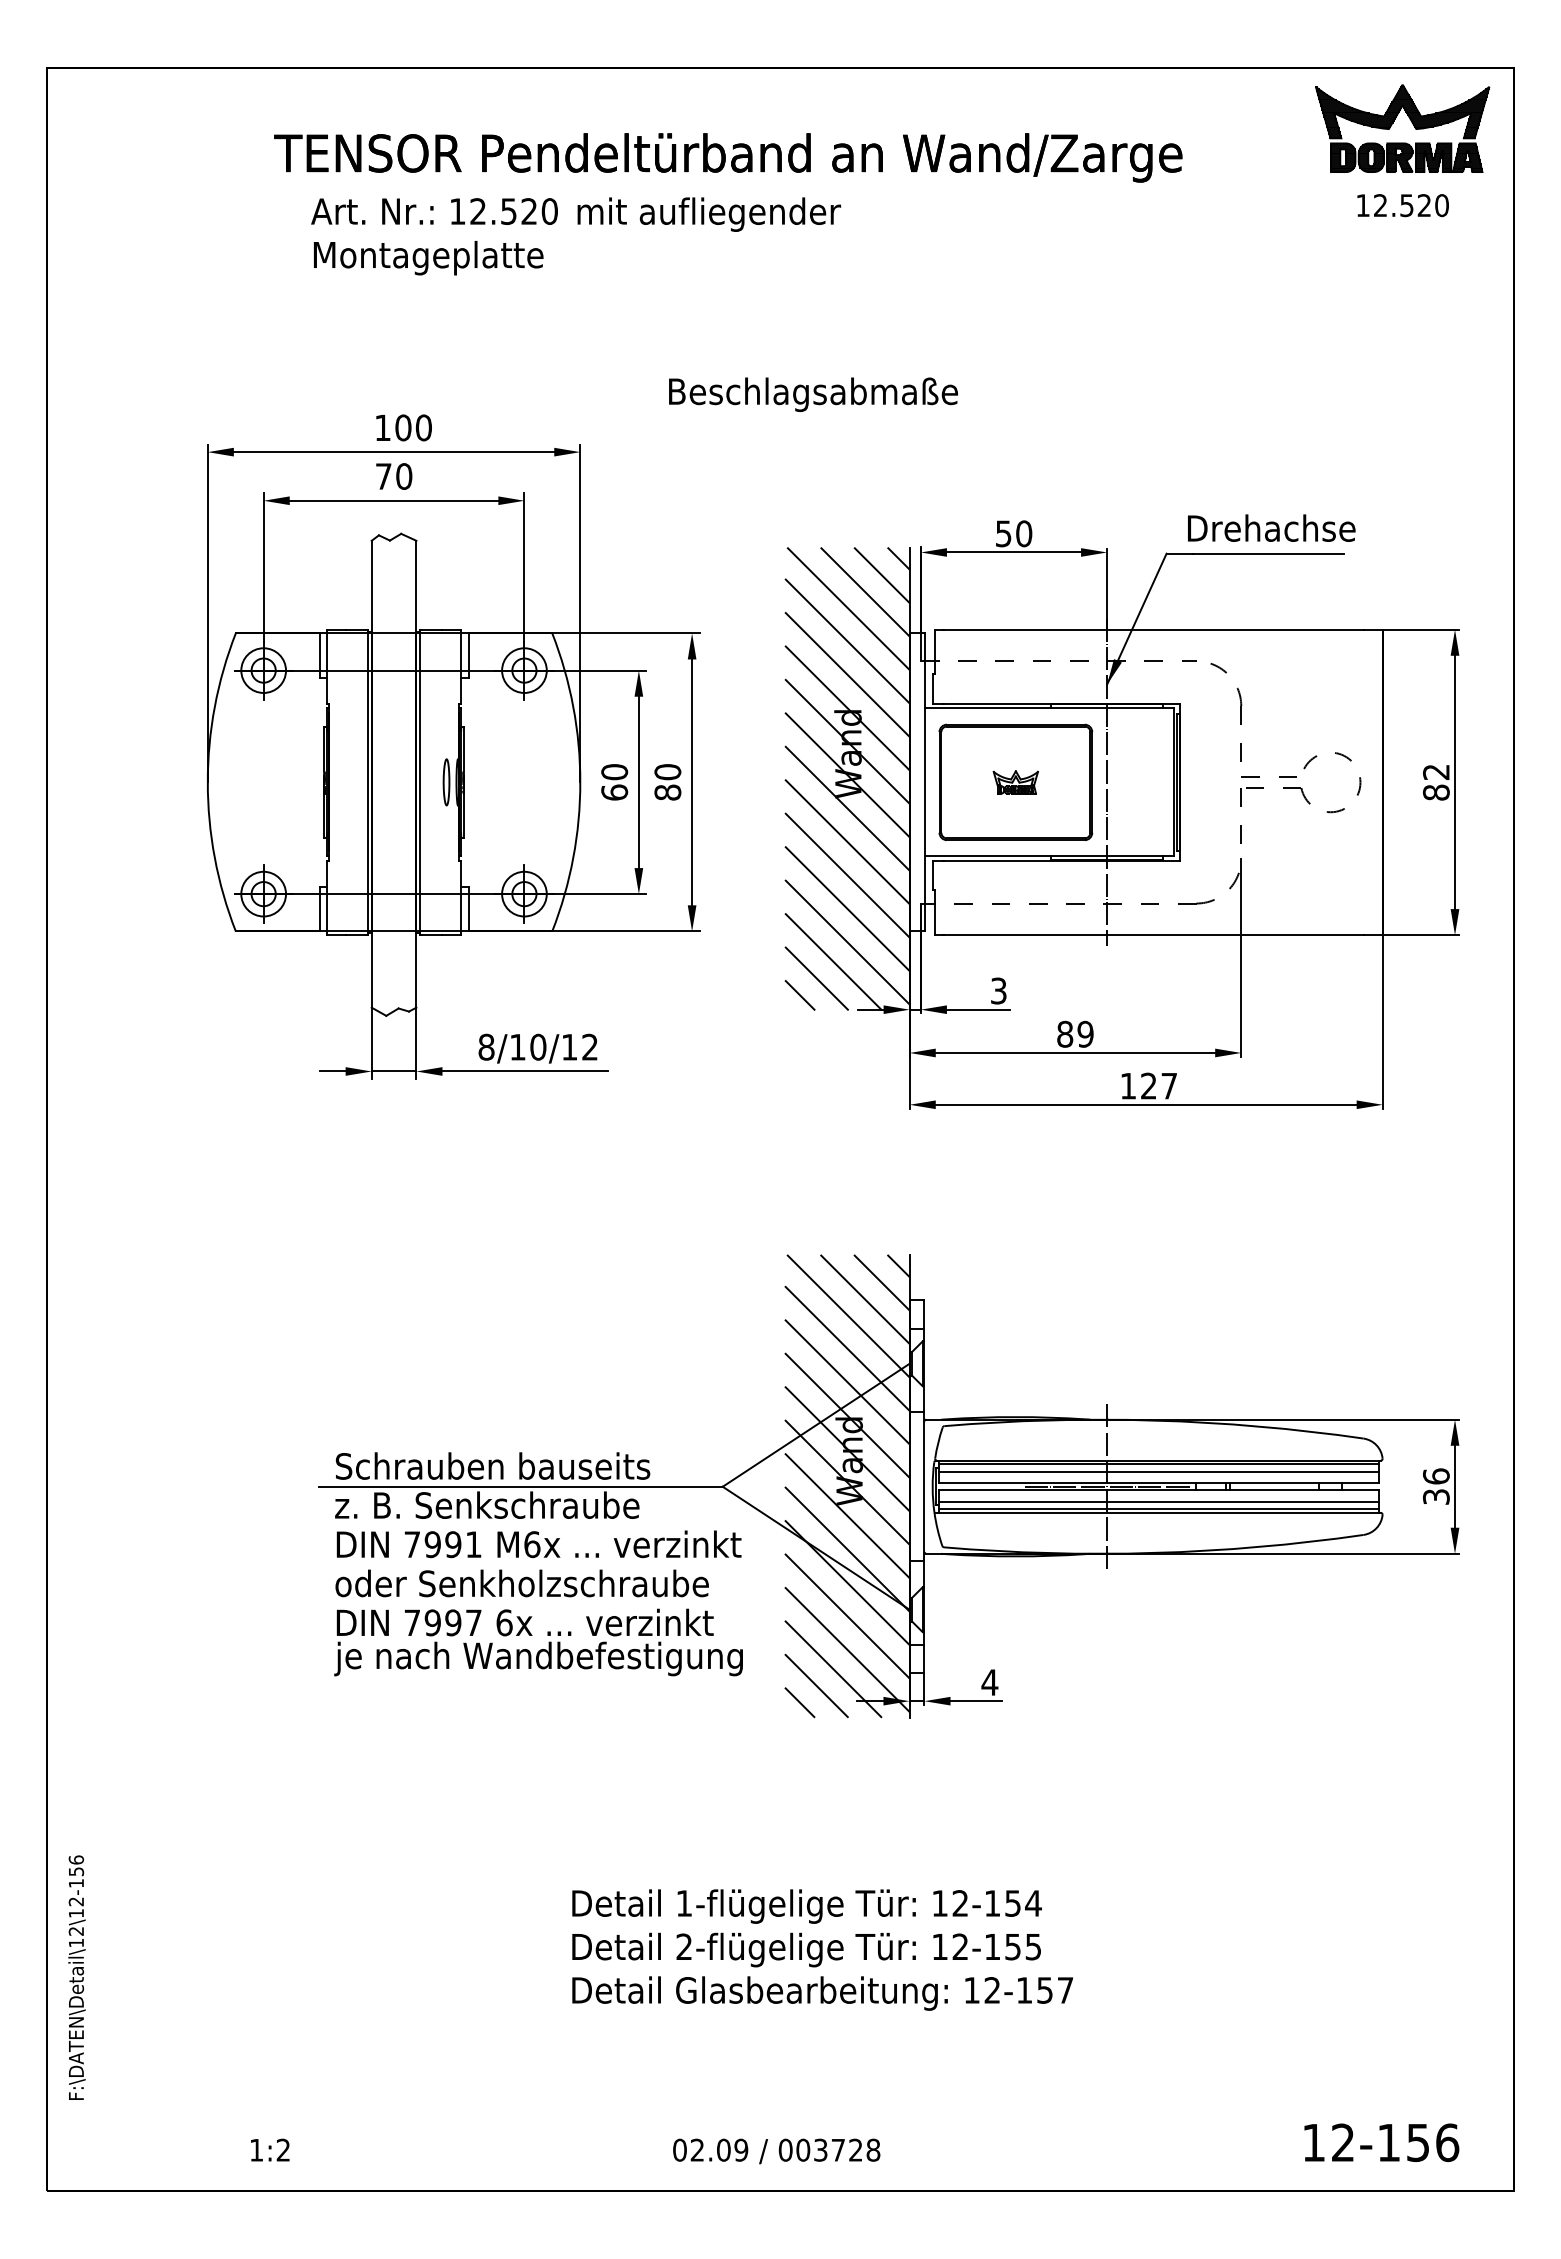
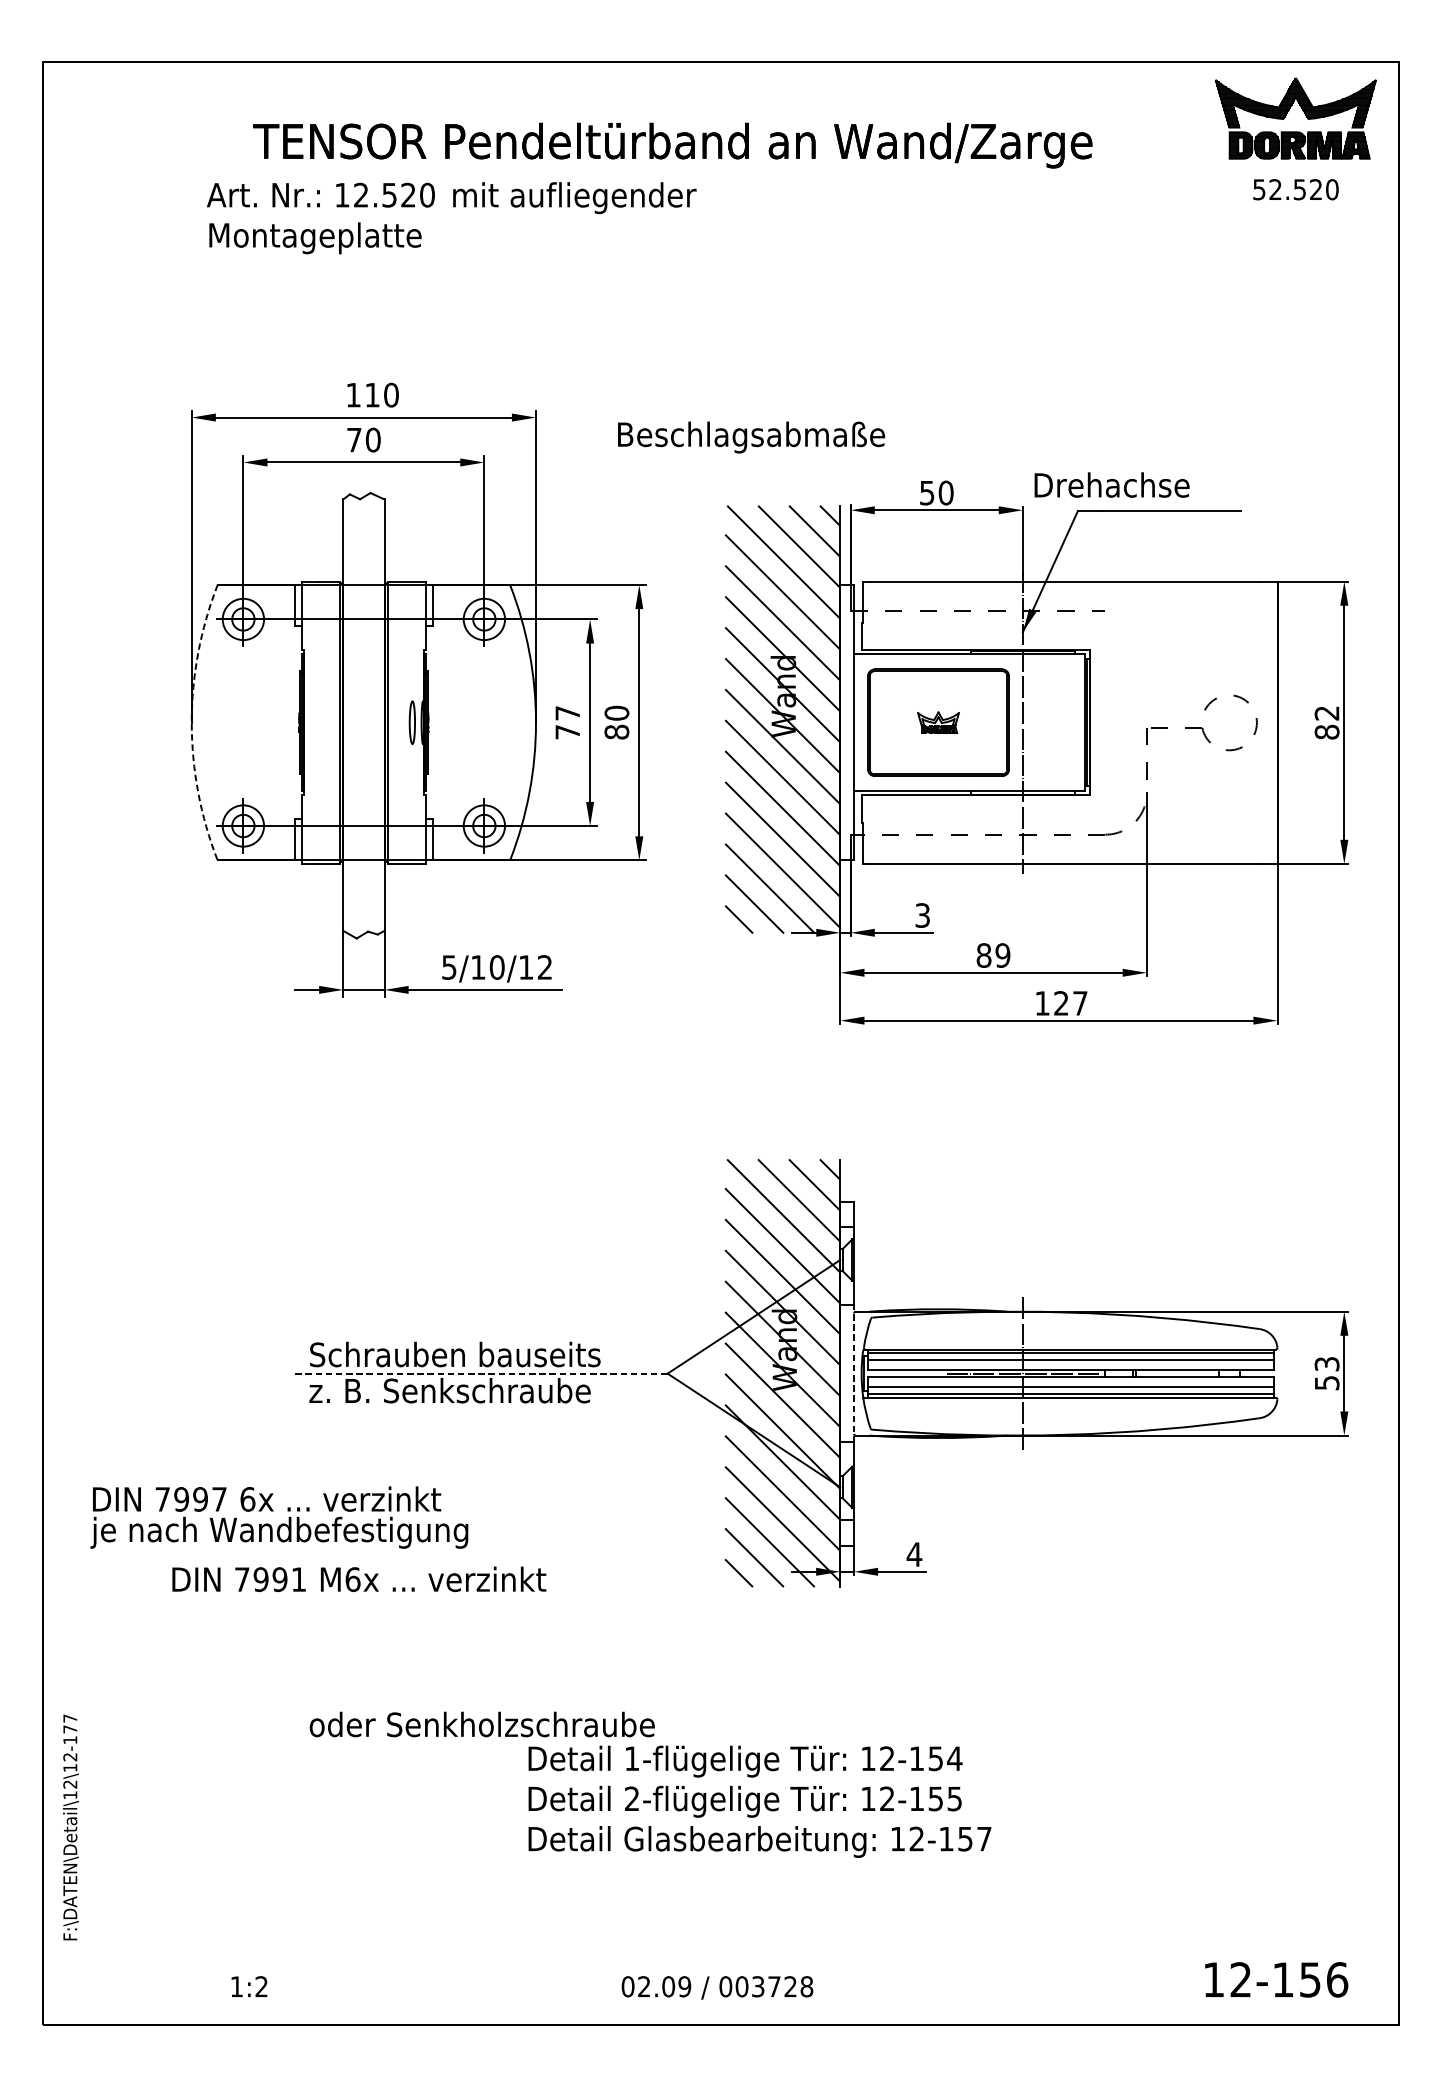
text: (1362, 205) -> (1258, 189), 12.520 -> 52.520
text: (576, 236) -> (452, 218), moved
text: (813, 394) -> (751, 437), moved
text: (403, 427) -> (372, 394), 100 -> 110
text: (1271, 527) -> (1111, 484), moved
part: (1240, 712) -> (1146, 658), removed
line: (1259, 776) -> (1163, 717), removed
arc: (207, 782) -> (191, 722), solid -> dashed
text: (614, 782) -> (567, 722), 60 -> 77
text: (486, 1046) -> (449, 966), 8/10/12 -> 5/10/12
text: (1435, 1485) -> (1326, 1372), 36 -> 53
line: (520, 1486) -> (480, 1373), solid -> dashed
line: (924, 1486) -> (854, 1373), solid -> dashed
text: (538, 1544) -> (358, 1579), moved
text: (521, 1583) -> (481, 1724), moved
text: (538, 1642) -> (279, 1517), moved
text: (76, 1865) -> (70, 1723), F:\DATEN\Detail\12\12-156 -> F:\DATEN\Detail\12\12-177

